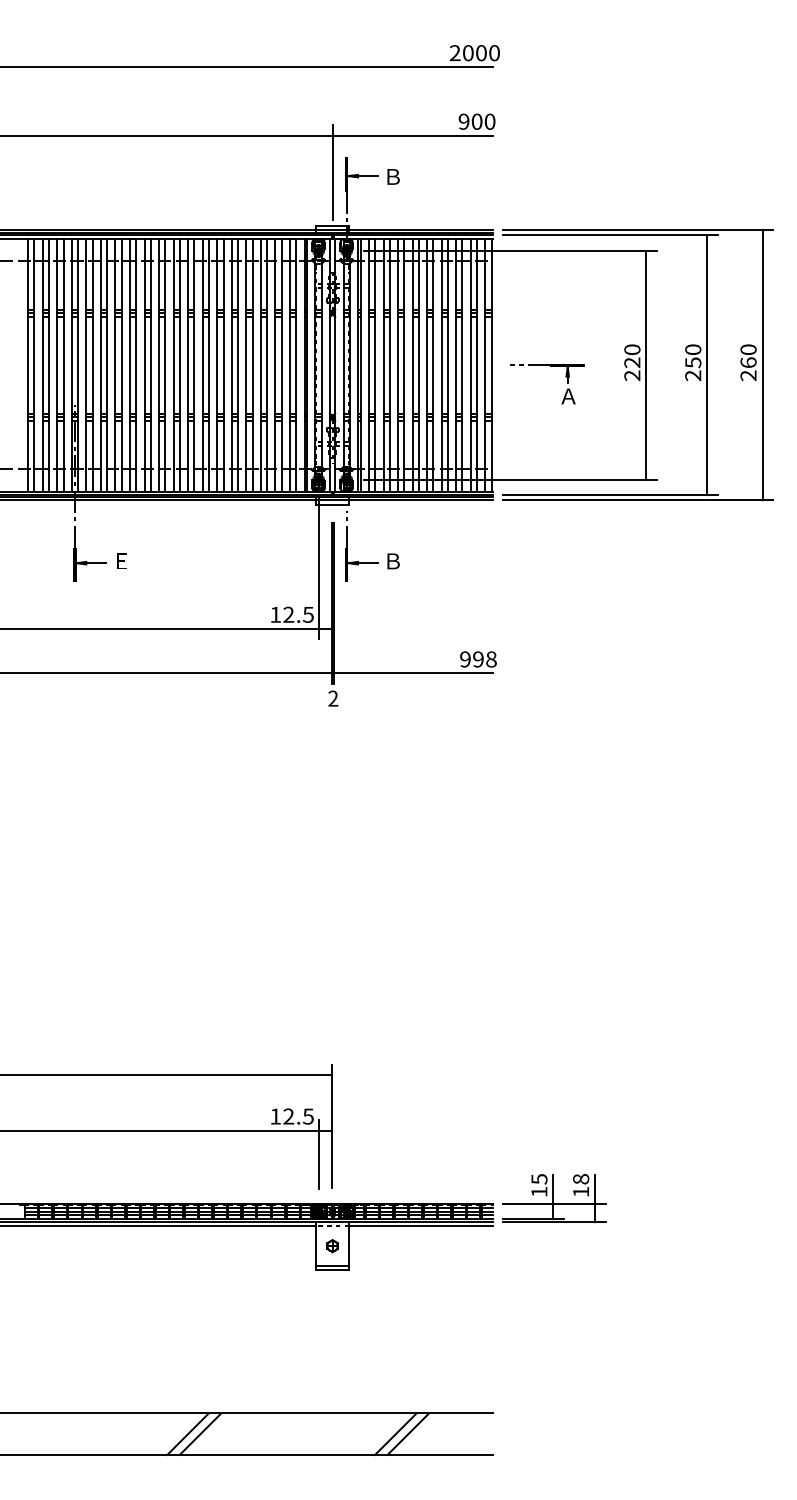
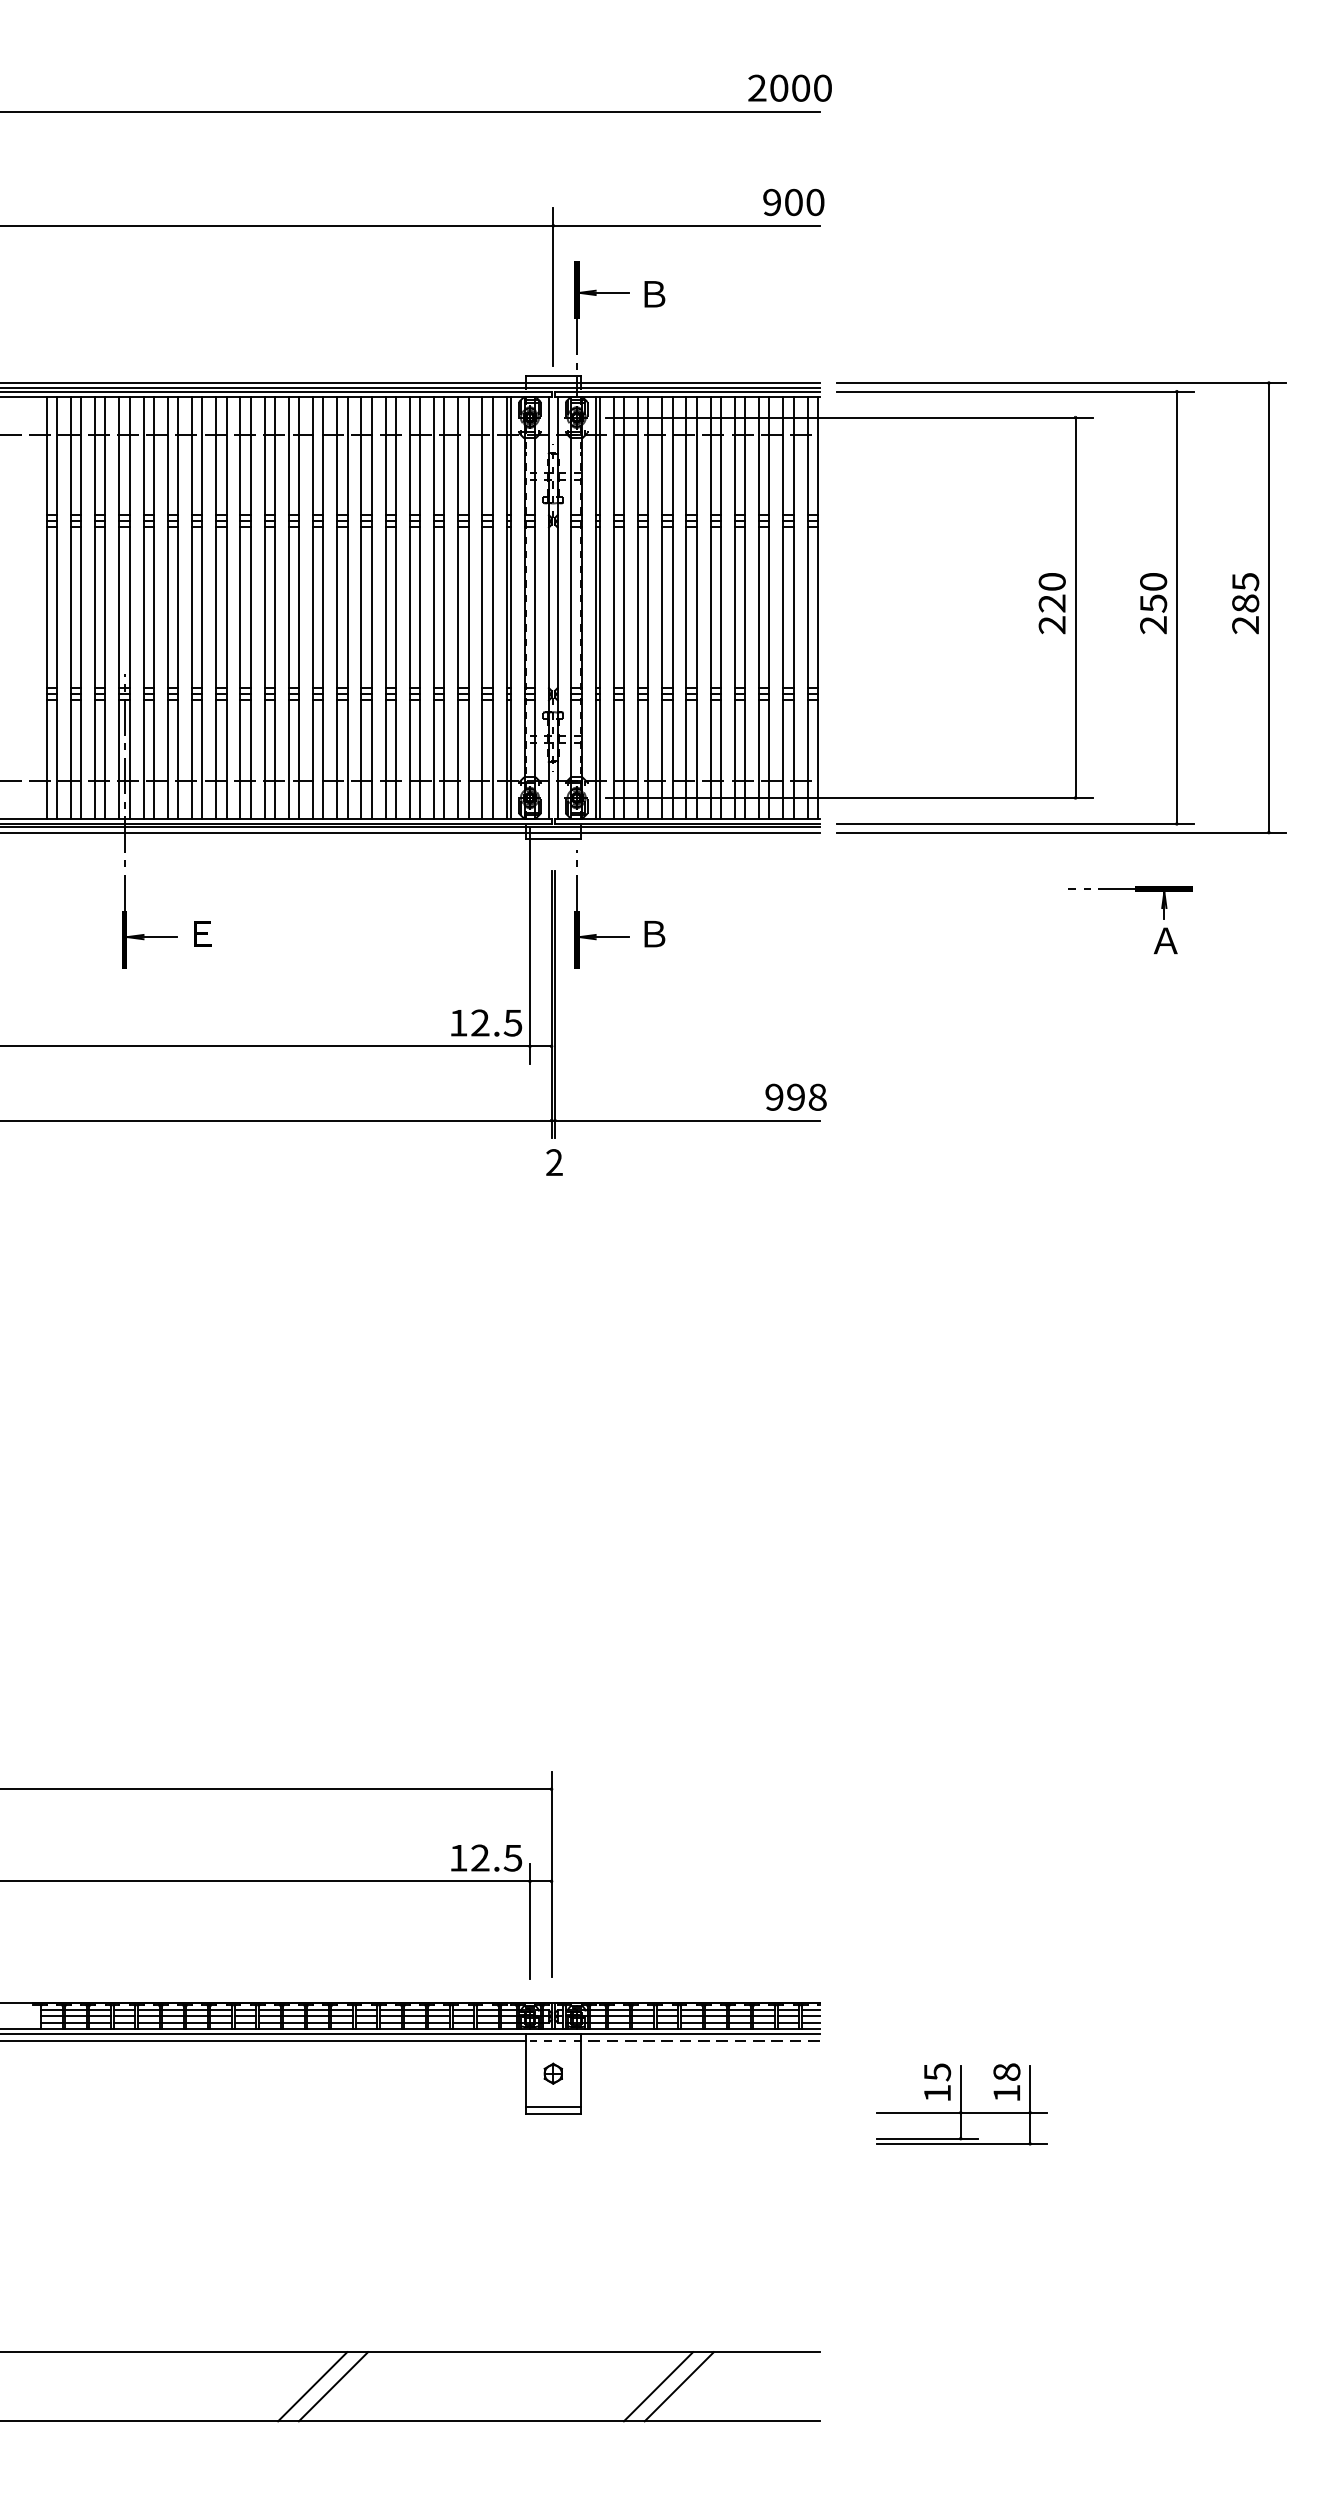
text: (748, 356) -> (1245, 593), 260 -> 285
part: (550, 366) -> (1135, 891), moved
part: (554, 1198) -> (962, 2104), moved
line: (420, 1226) -> (699, 2041), solid -> dashed

